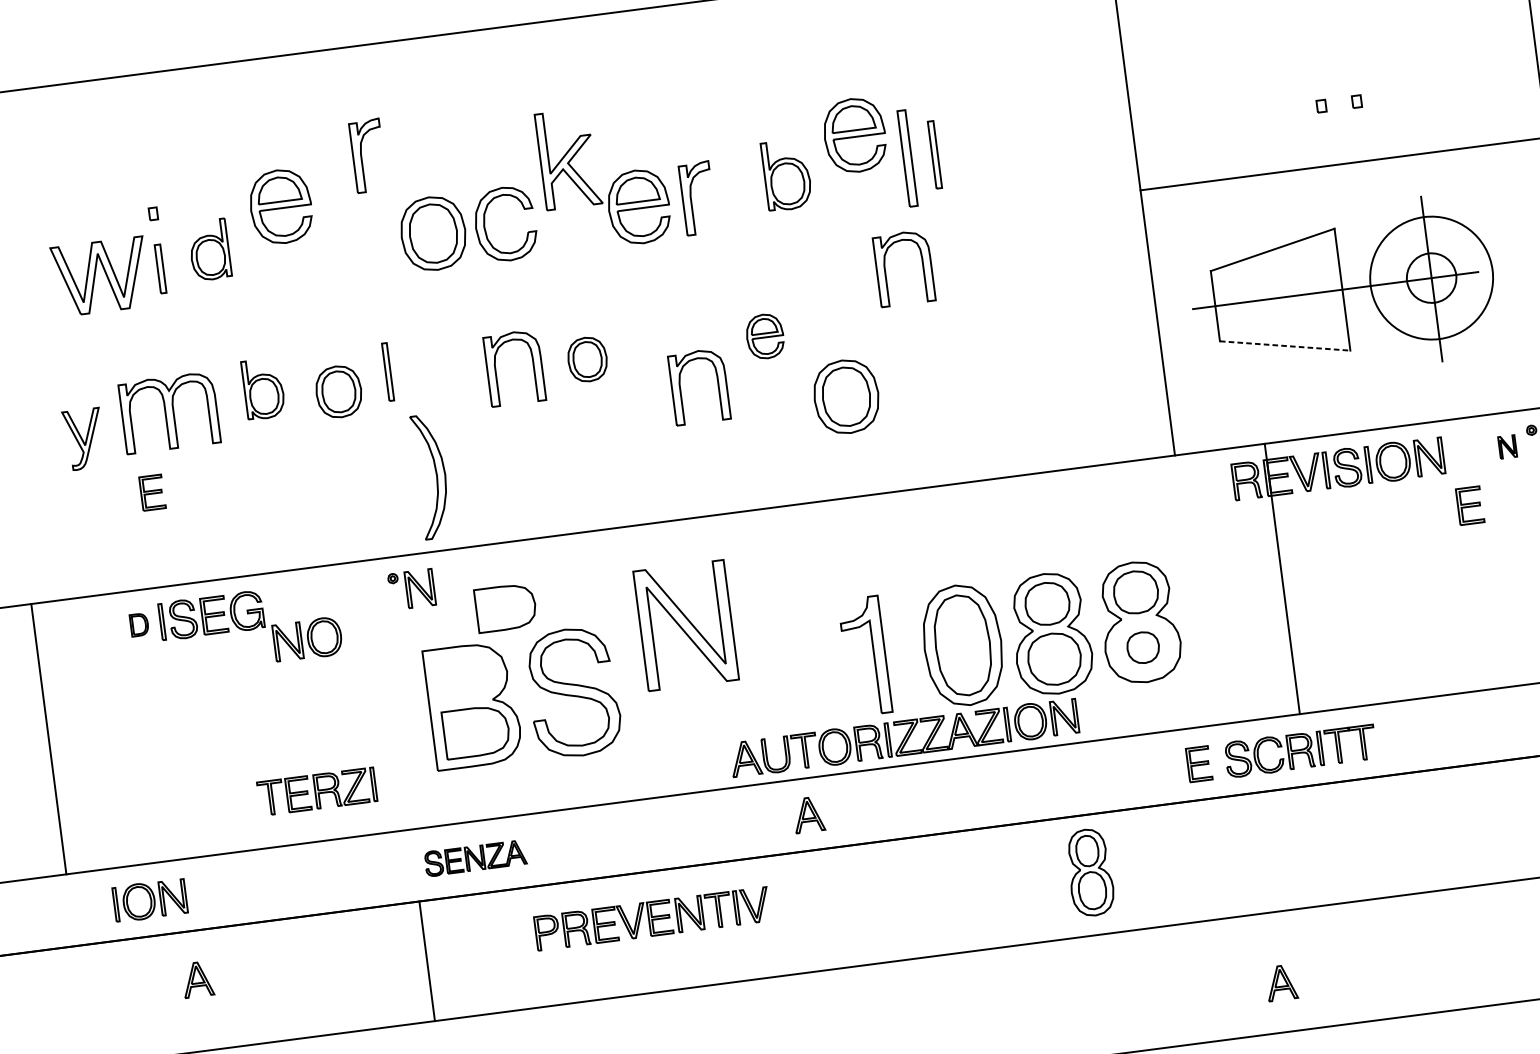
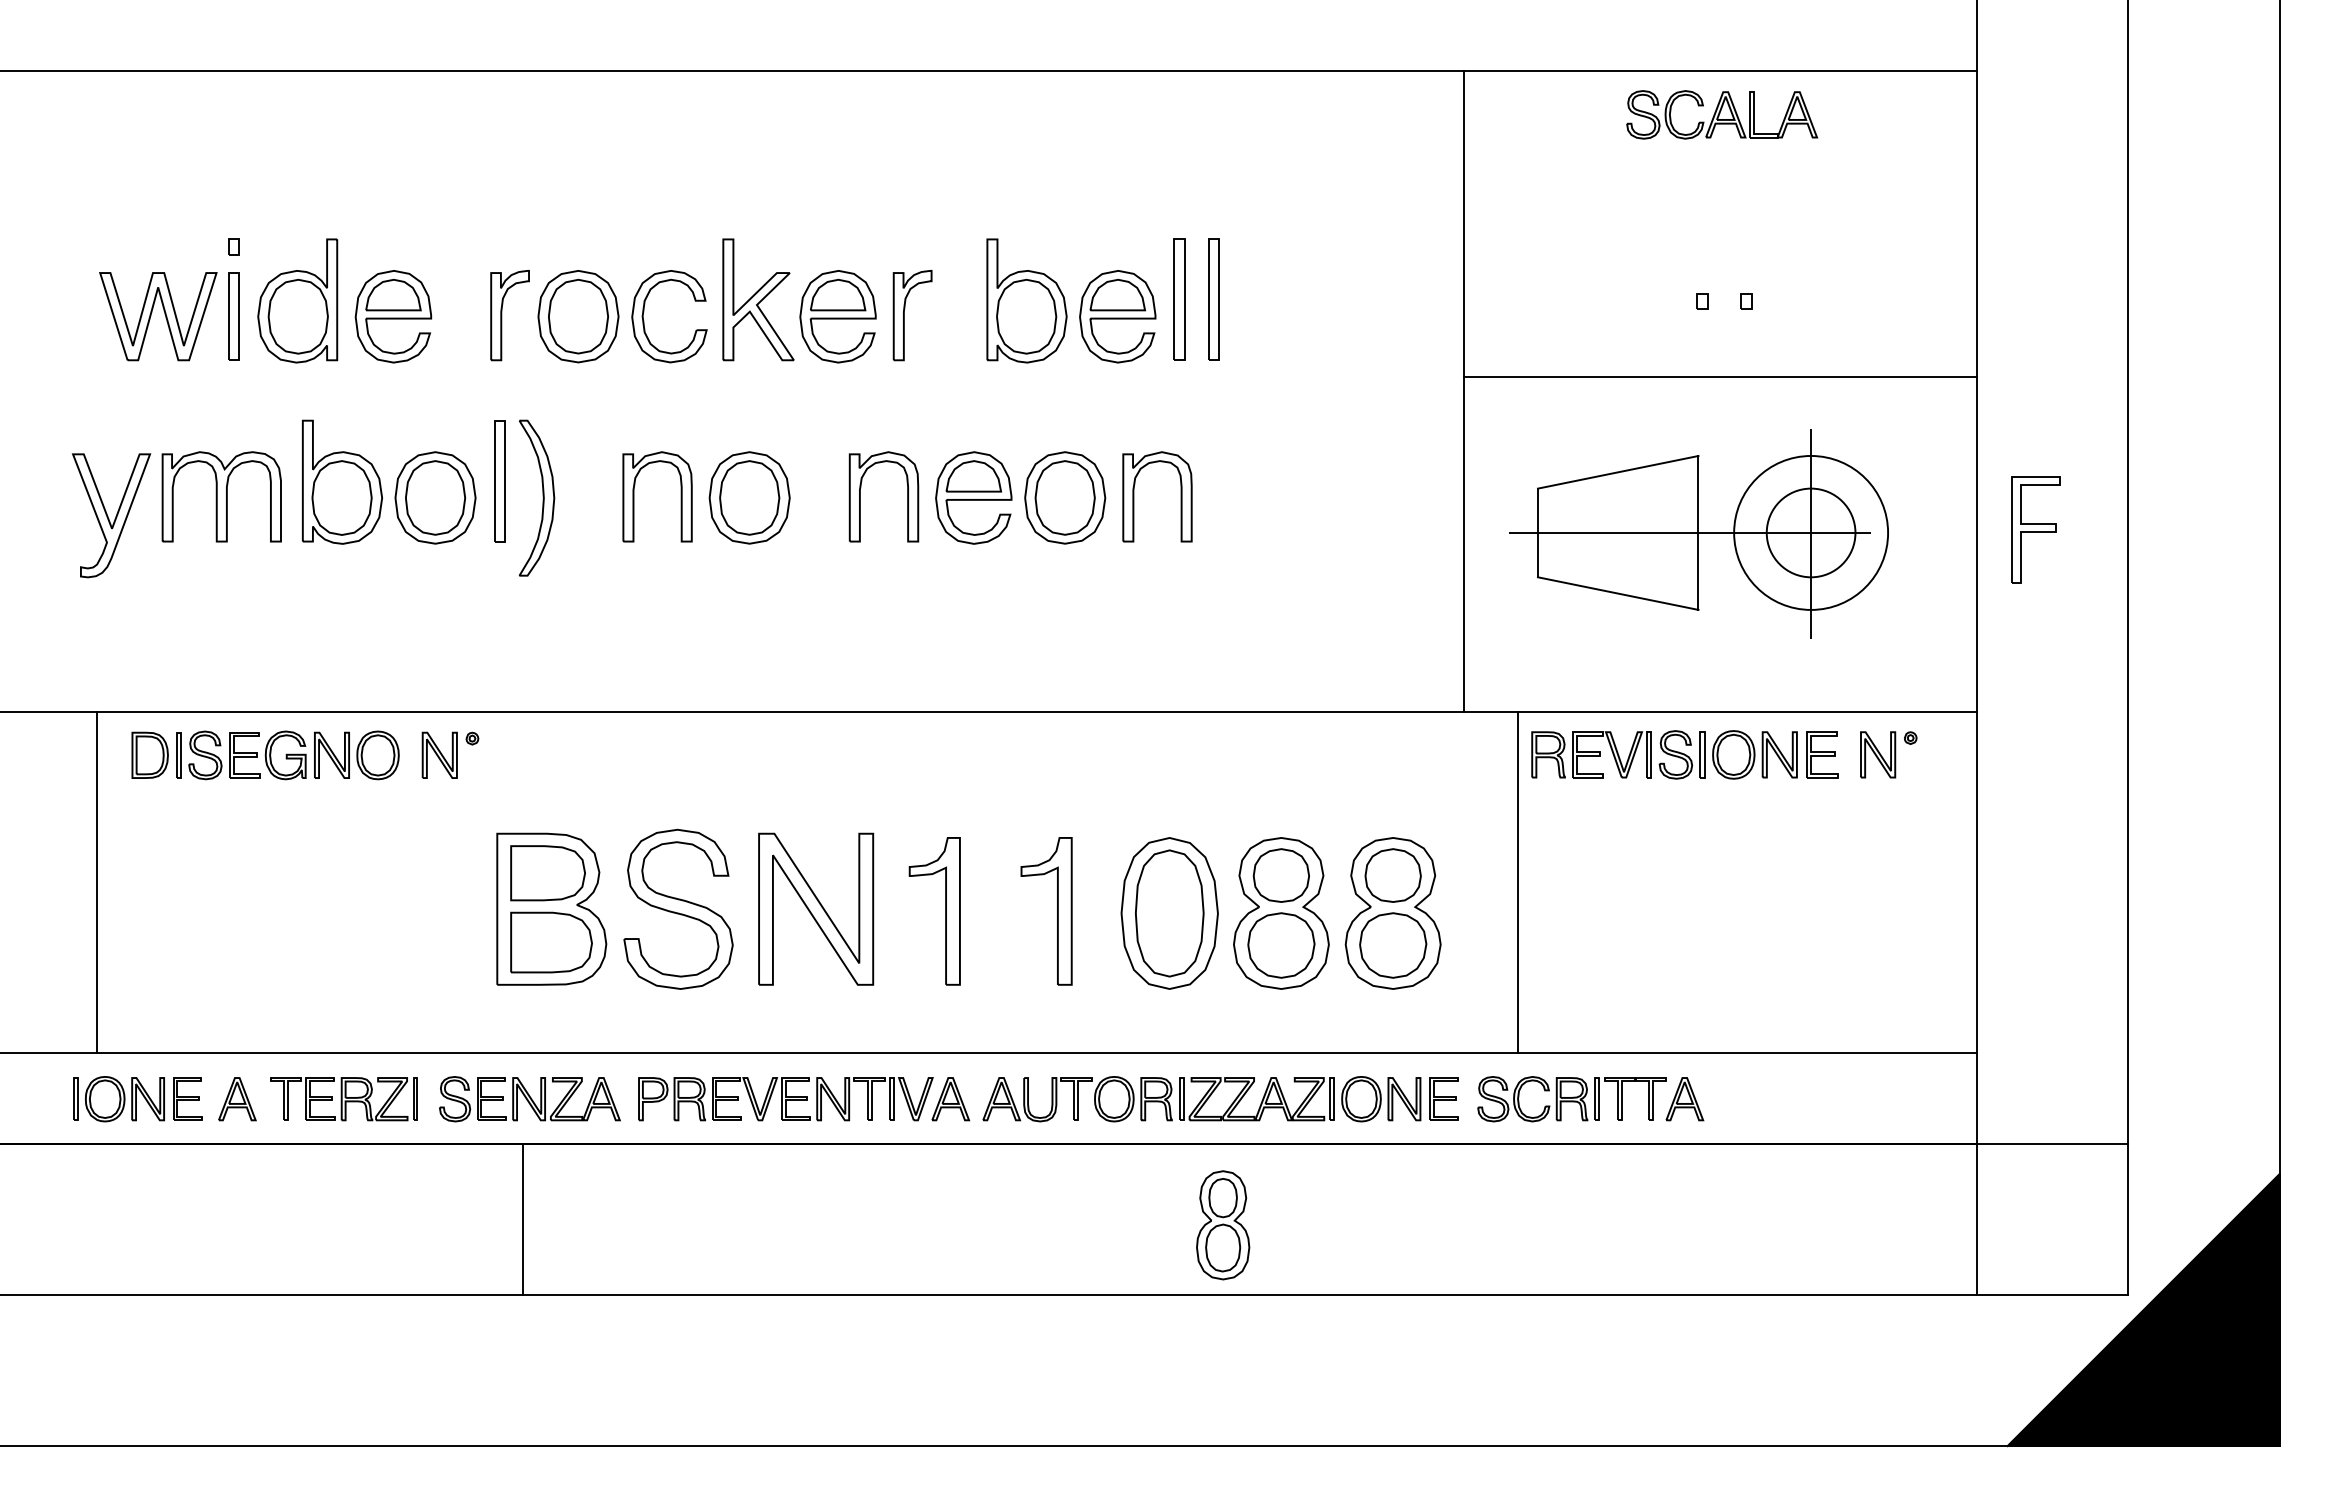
part: (854, 135) -> (1117, 316), moved
part: (934, 154) -> (1213, 299), size x1.43
part: (362, 156) -> (502, 315), moved
part: (568, 158) -> (758, 299), moved
part: (786, 174) -> (1026, 300), size x1.43
part: (281, 206) -> (393, 316), moved
part: (209, 249) -> (297, 300), size x1.67
part: (160, 268) -> (233, 316), size x1.43
part: (885, 270) -> (1134, 496), moved
circle: (1431, 277) -> (1810, 532), size x1.43
part: (764, 336) -> (973, 497), size x1.67
line: (1285, 345) -> (1618, 593), dashed -> solid
part: (587, 359) -> (749, 497), size x1.67
part: (387, 372) -> (499, 481), size x1.67
part: (263, 388) -> (342, 481), size x1.67
part: (680, 388) -> (860, 496), moved
part: (338, 391) -> (435, 497), size x1.43
part: (846, 396) -> (1065, 497), moved
part: (84, 439) -> (111, 515), size x1.67
part: (1507, 446) -> (1878, 754), size x1.67
part: (431, 476) -> (536, 497), moved
part: (152, 492) -> (187, 1098), moved
part: (1470, 505) -> (1822, 754), moved
line: (1282, 578) -> (1518, 882), moved
part: (419, 587) -> (439, 754), moved
part: (505, 608) -> (547, 873), moved
part: (138, 624) -> (149, 754), size x1.67
part: (686, 624) -> (816, 908), moved
part: (307, 639) -> (356, 755), moved
part: (1143, 647) -> (1393, 945), size x1.67
part: (785, 666) -> (945, 911), added
part: (904, 738) -> (1201, 1099), moved
line: (49, 739) -> (97, 882), moved
part: (316, 792) -> (343, 1099), moved
part: (475, 858) -> (529, 1099), size x1.43
part: (1090, 872) -> (1223, 1225), moved
part: (652, 919) -> (785, 1099), moved
line: (427, 961) -> (523, 1219), moved
part: (197, 979) -> (237, 1099), moved
part: (1281, 983) -> (1684, 1099), moved

